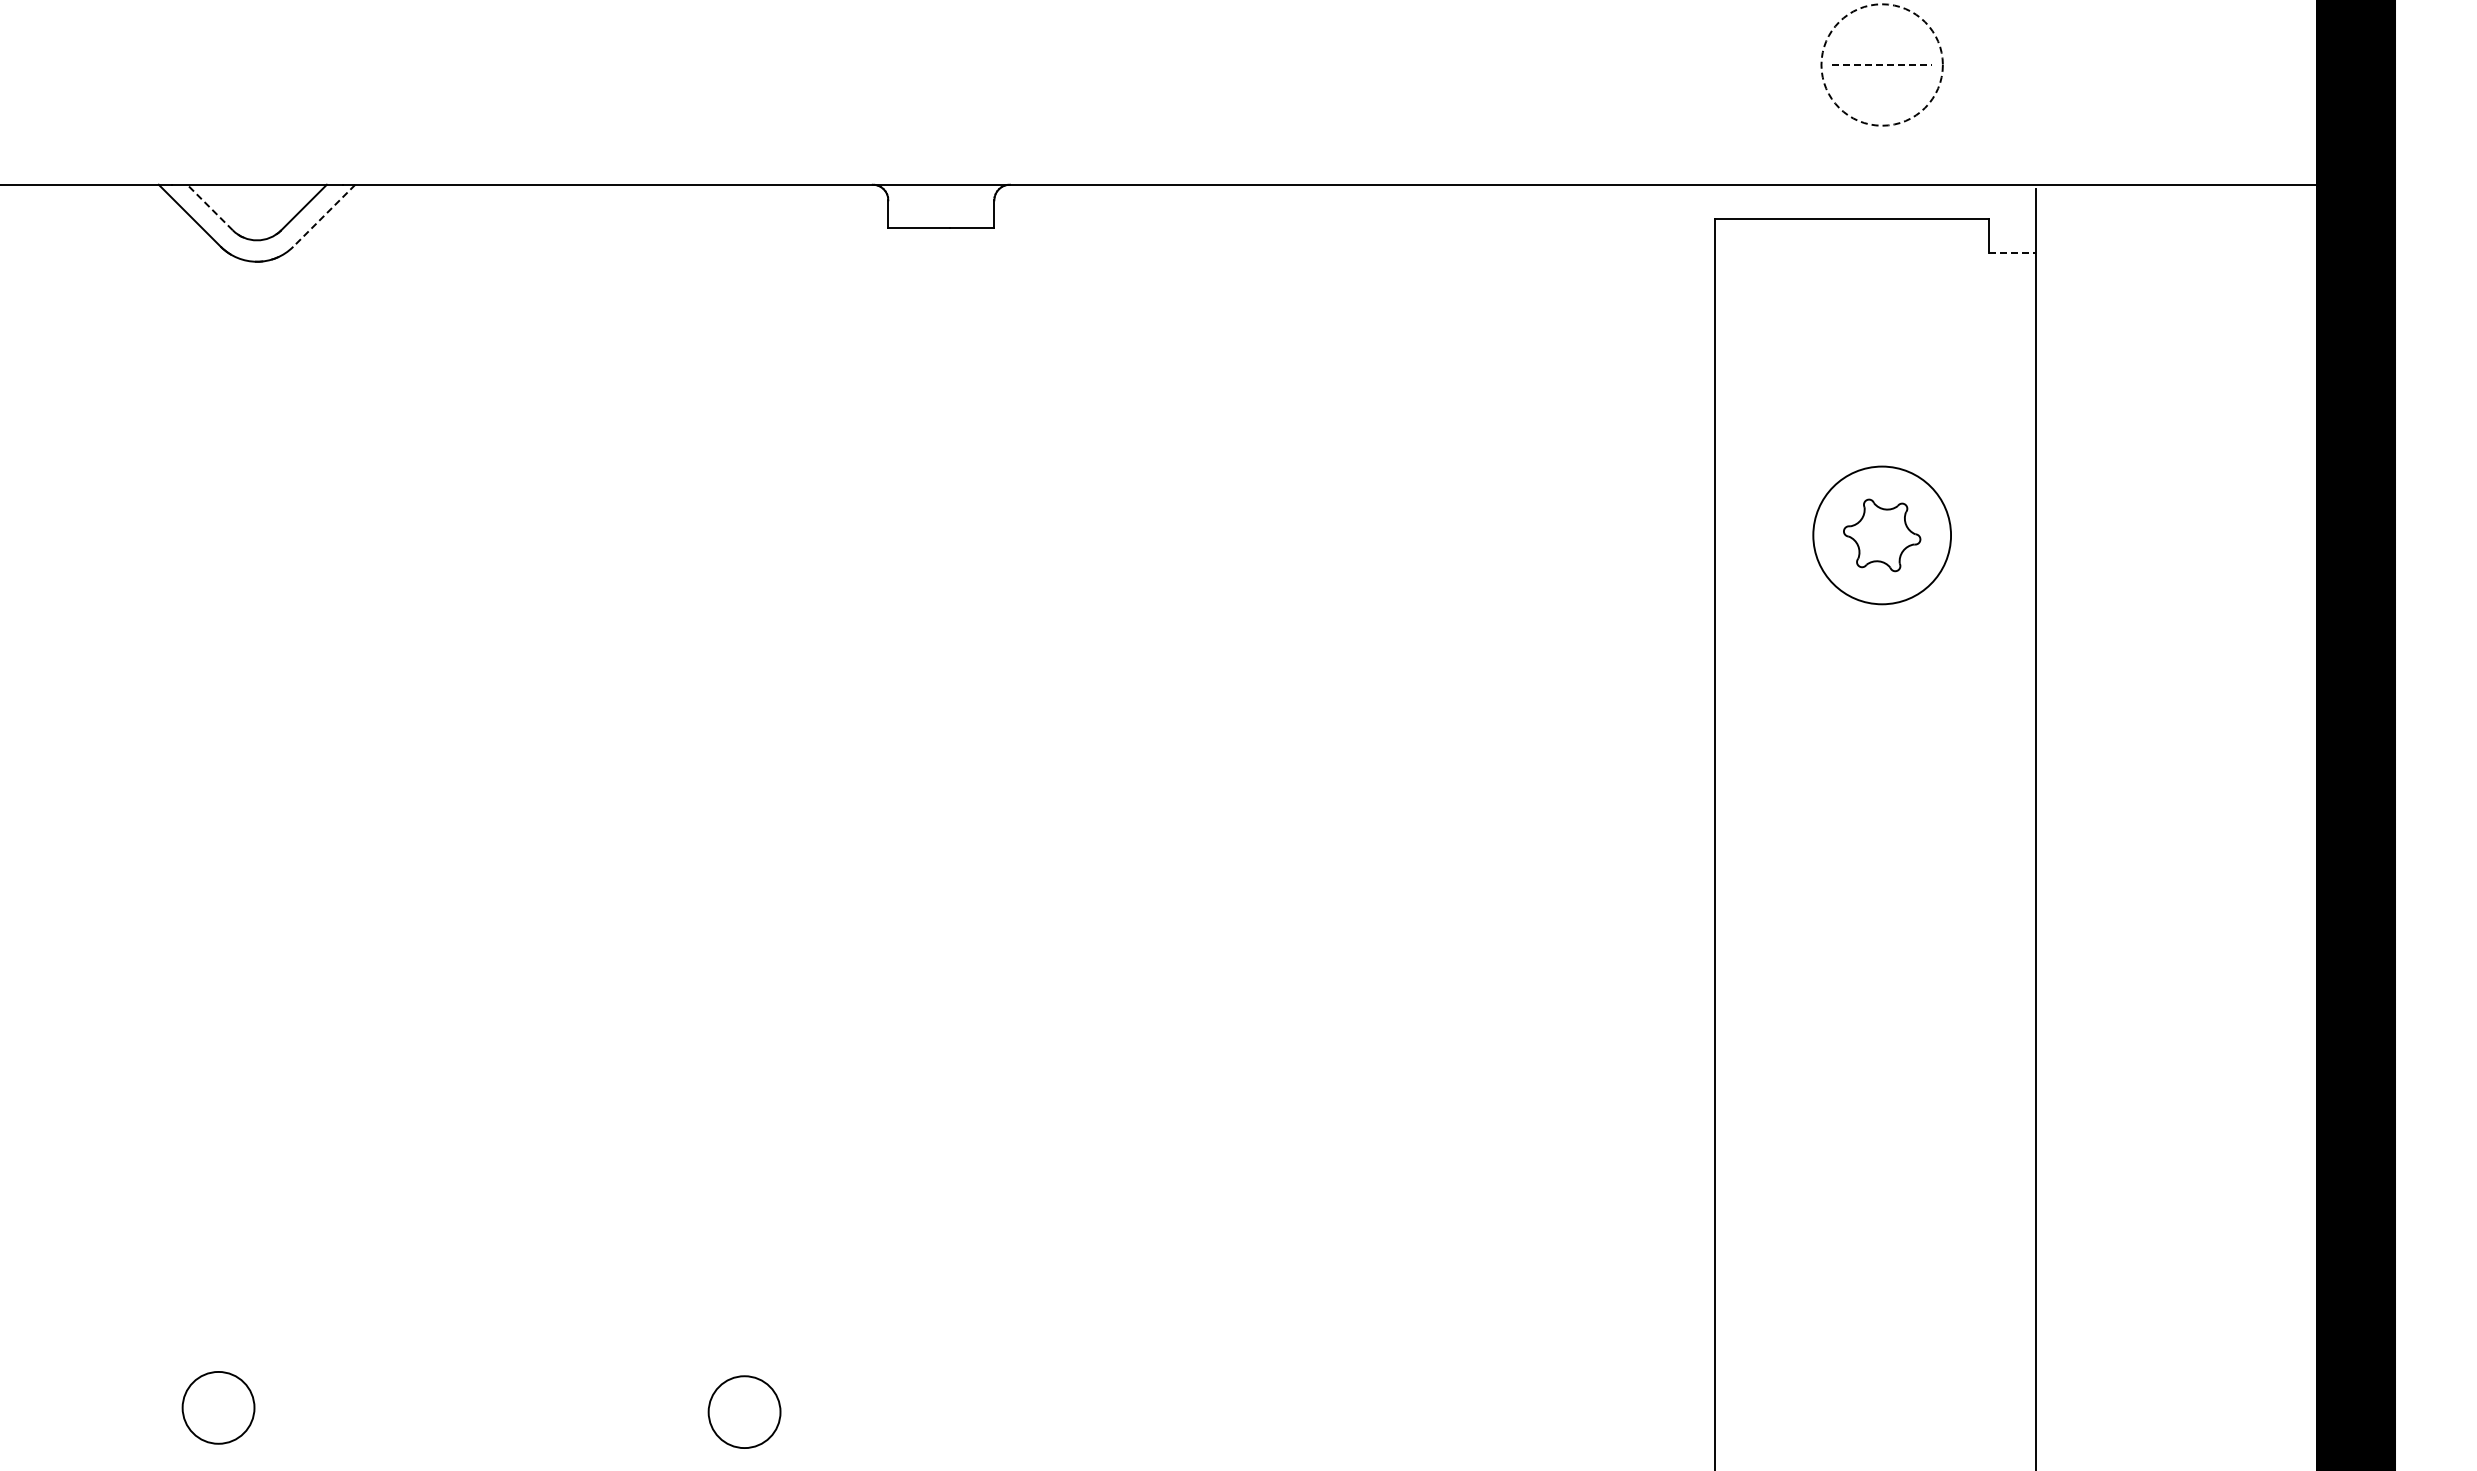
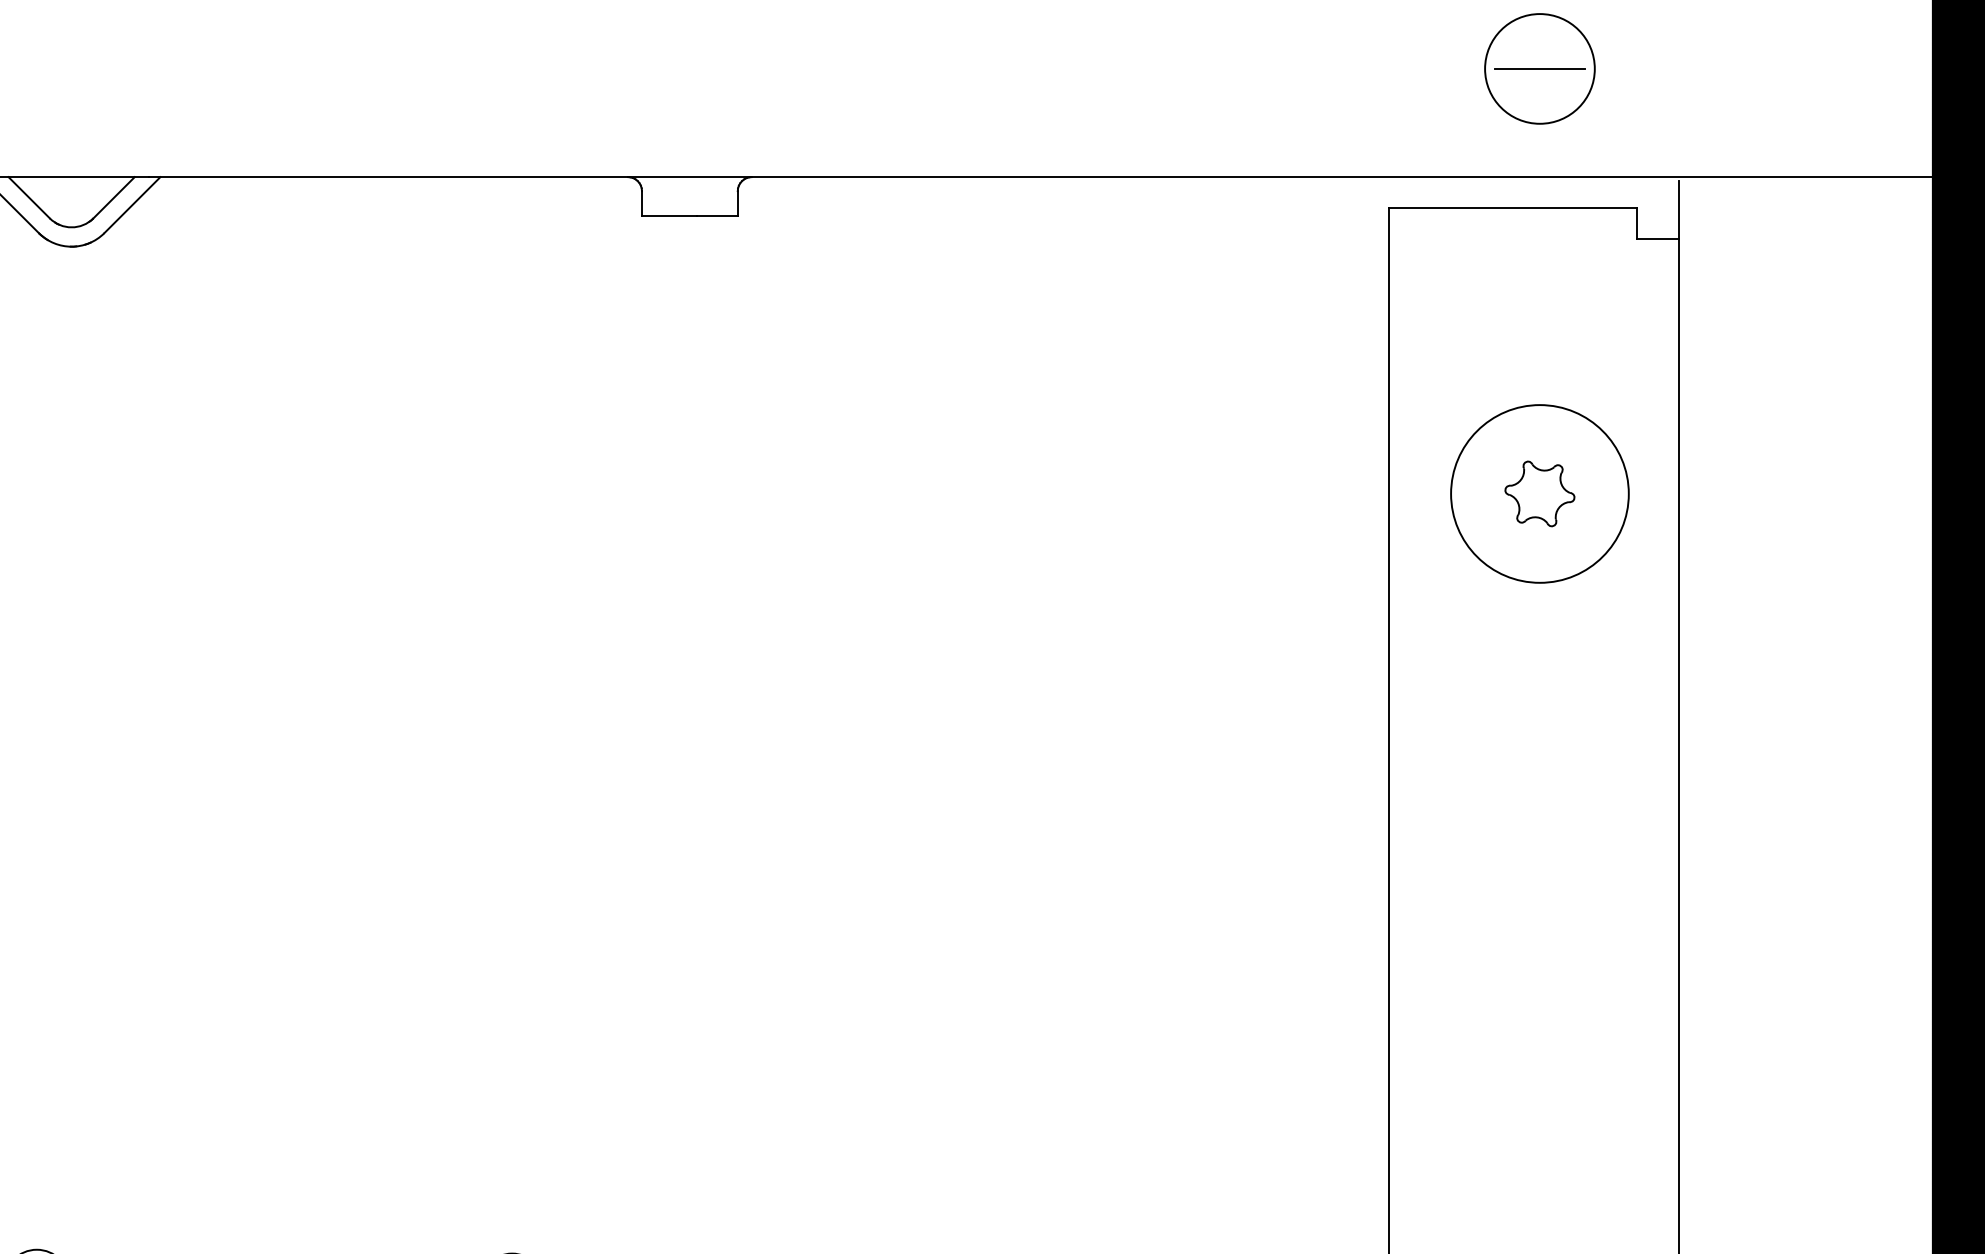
circle: (1881, 64) -> (1539, 68), dashed -> solid
line: (1882, 65) -> (1540, 69), dashed -> solid
line: (209, 207) -> (28, 197), dashed -> solid
line: (324, 215) -> (132, 204), dashed -> solid
line: (2012, 253) -> (1657, 239), dashed -> solid
circle: (1881, 535) -> (1539, 494), size x1.43

